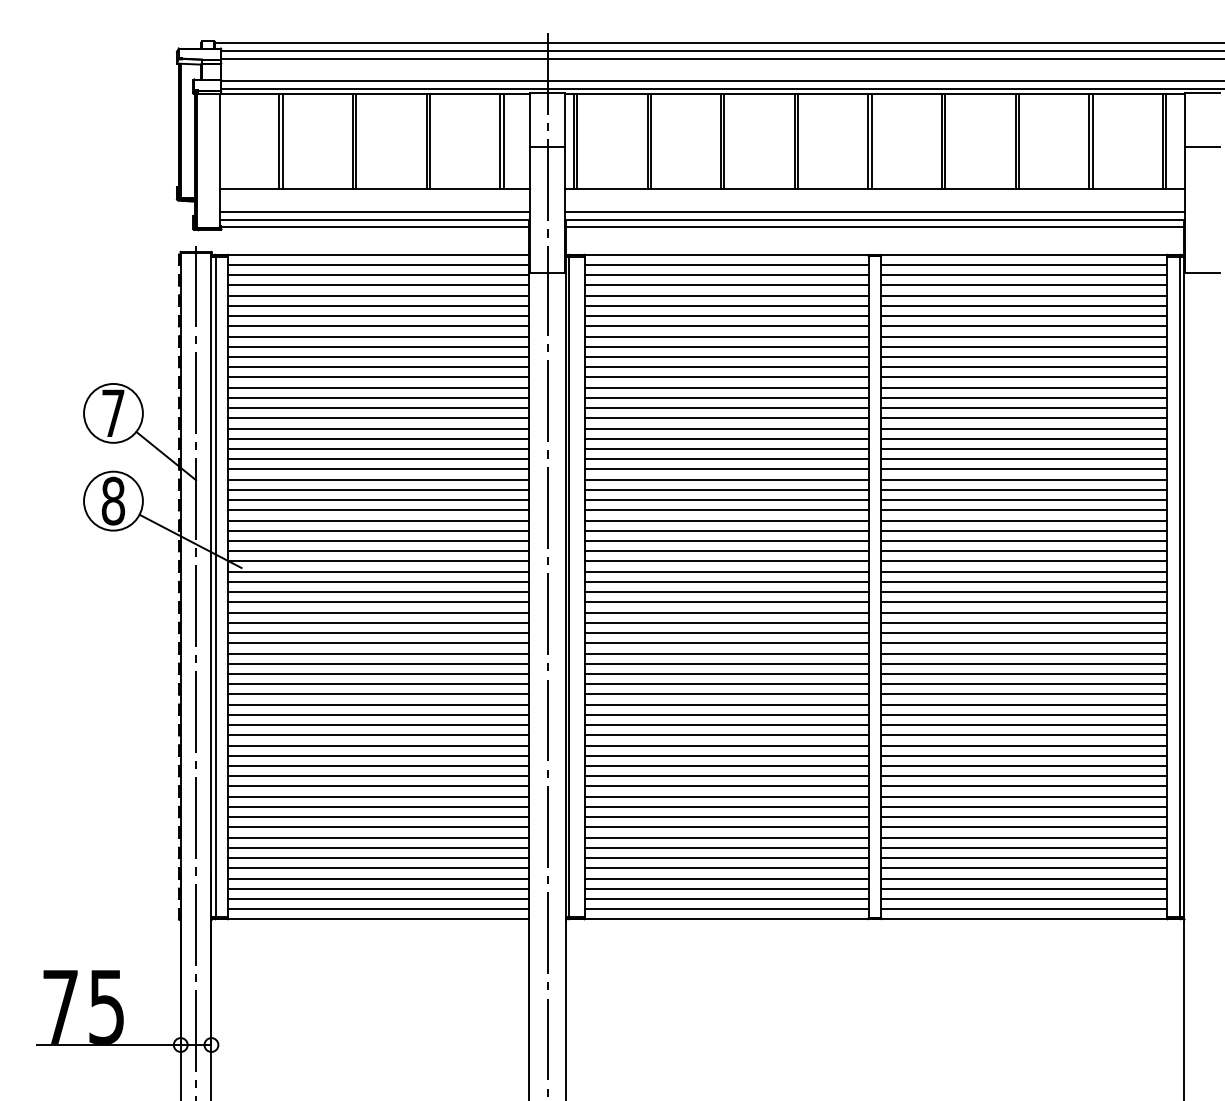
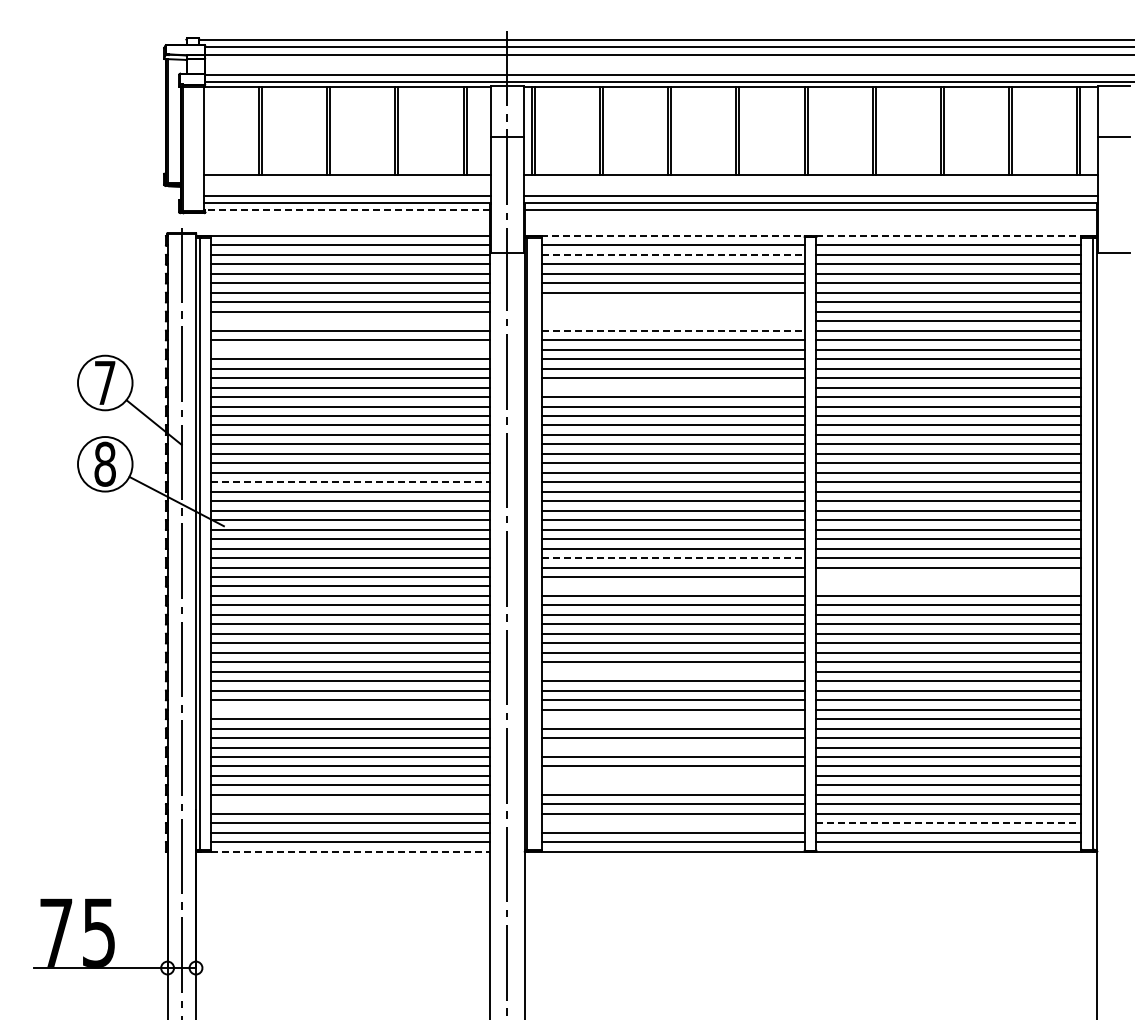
line: (374, 227) -> (347, 210), solid -> dashed
line: (877, 255) -> (812, 236), solid -> dashed
line: (726, 274) -> (673, 254), solid -> dashed
line: (725, 326) -> (672, 302), removed
line: (725, 336) -> (672, 311), removed
line: (378, 346) -> (350, 321), removed
line: (725, 346) -> (672, 321), removed
line: (726, 356) -> (673, 330), solid -> dashed
line: (378, 377) -> (350, 349), removed
line: (725, 418) -> (672, 387), removed
line: (378, 520) -> (350, 482), solid -> dashed
line: (726, 602) -> (673, 558), solid -> dashed
line: (1023, 623) -> (948, 577), removed
line: (725, 633) -> (672, 586), removed
line: (1023, 633) -> (948, 586), removed
line: (725, 724) -> (672, 671), removed
line: (378, 765) -> (350, 709), removed
line: (725, 776) -> (672, 719), removed
line: (725, 806) -> (672, 747), removed
line: (725, 837) -> (672, 775), removed
line: (725, 847) -> (672, 785), removed
line: (378, 868) -> (350, 804), removed
line: (725, 888) -> (672, 823), removed
line: (1023, 888) -> (948, 823), solid -> dashed
line: (378, 919) -> (350, 851), solid -> dashed

